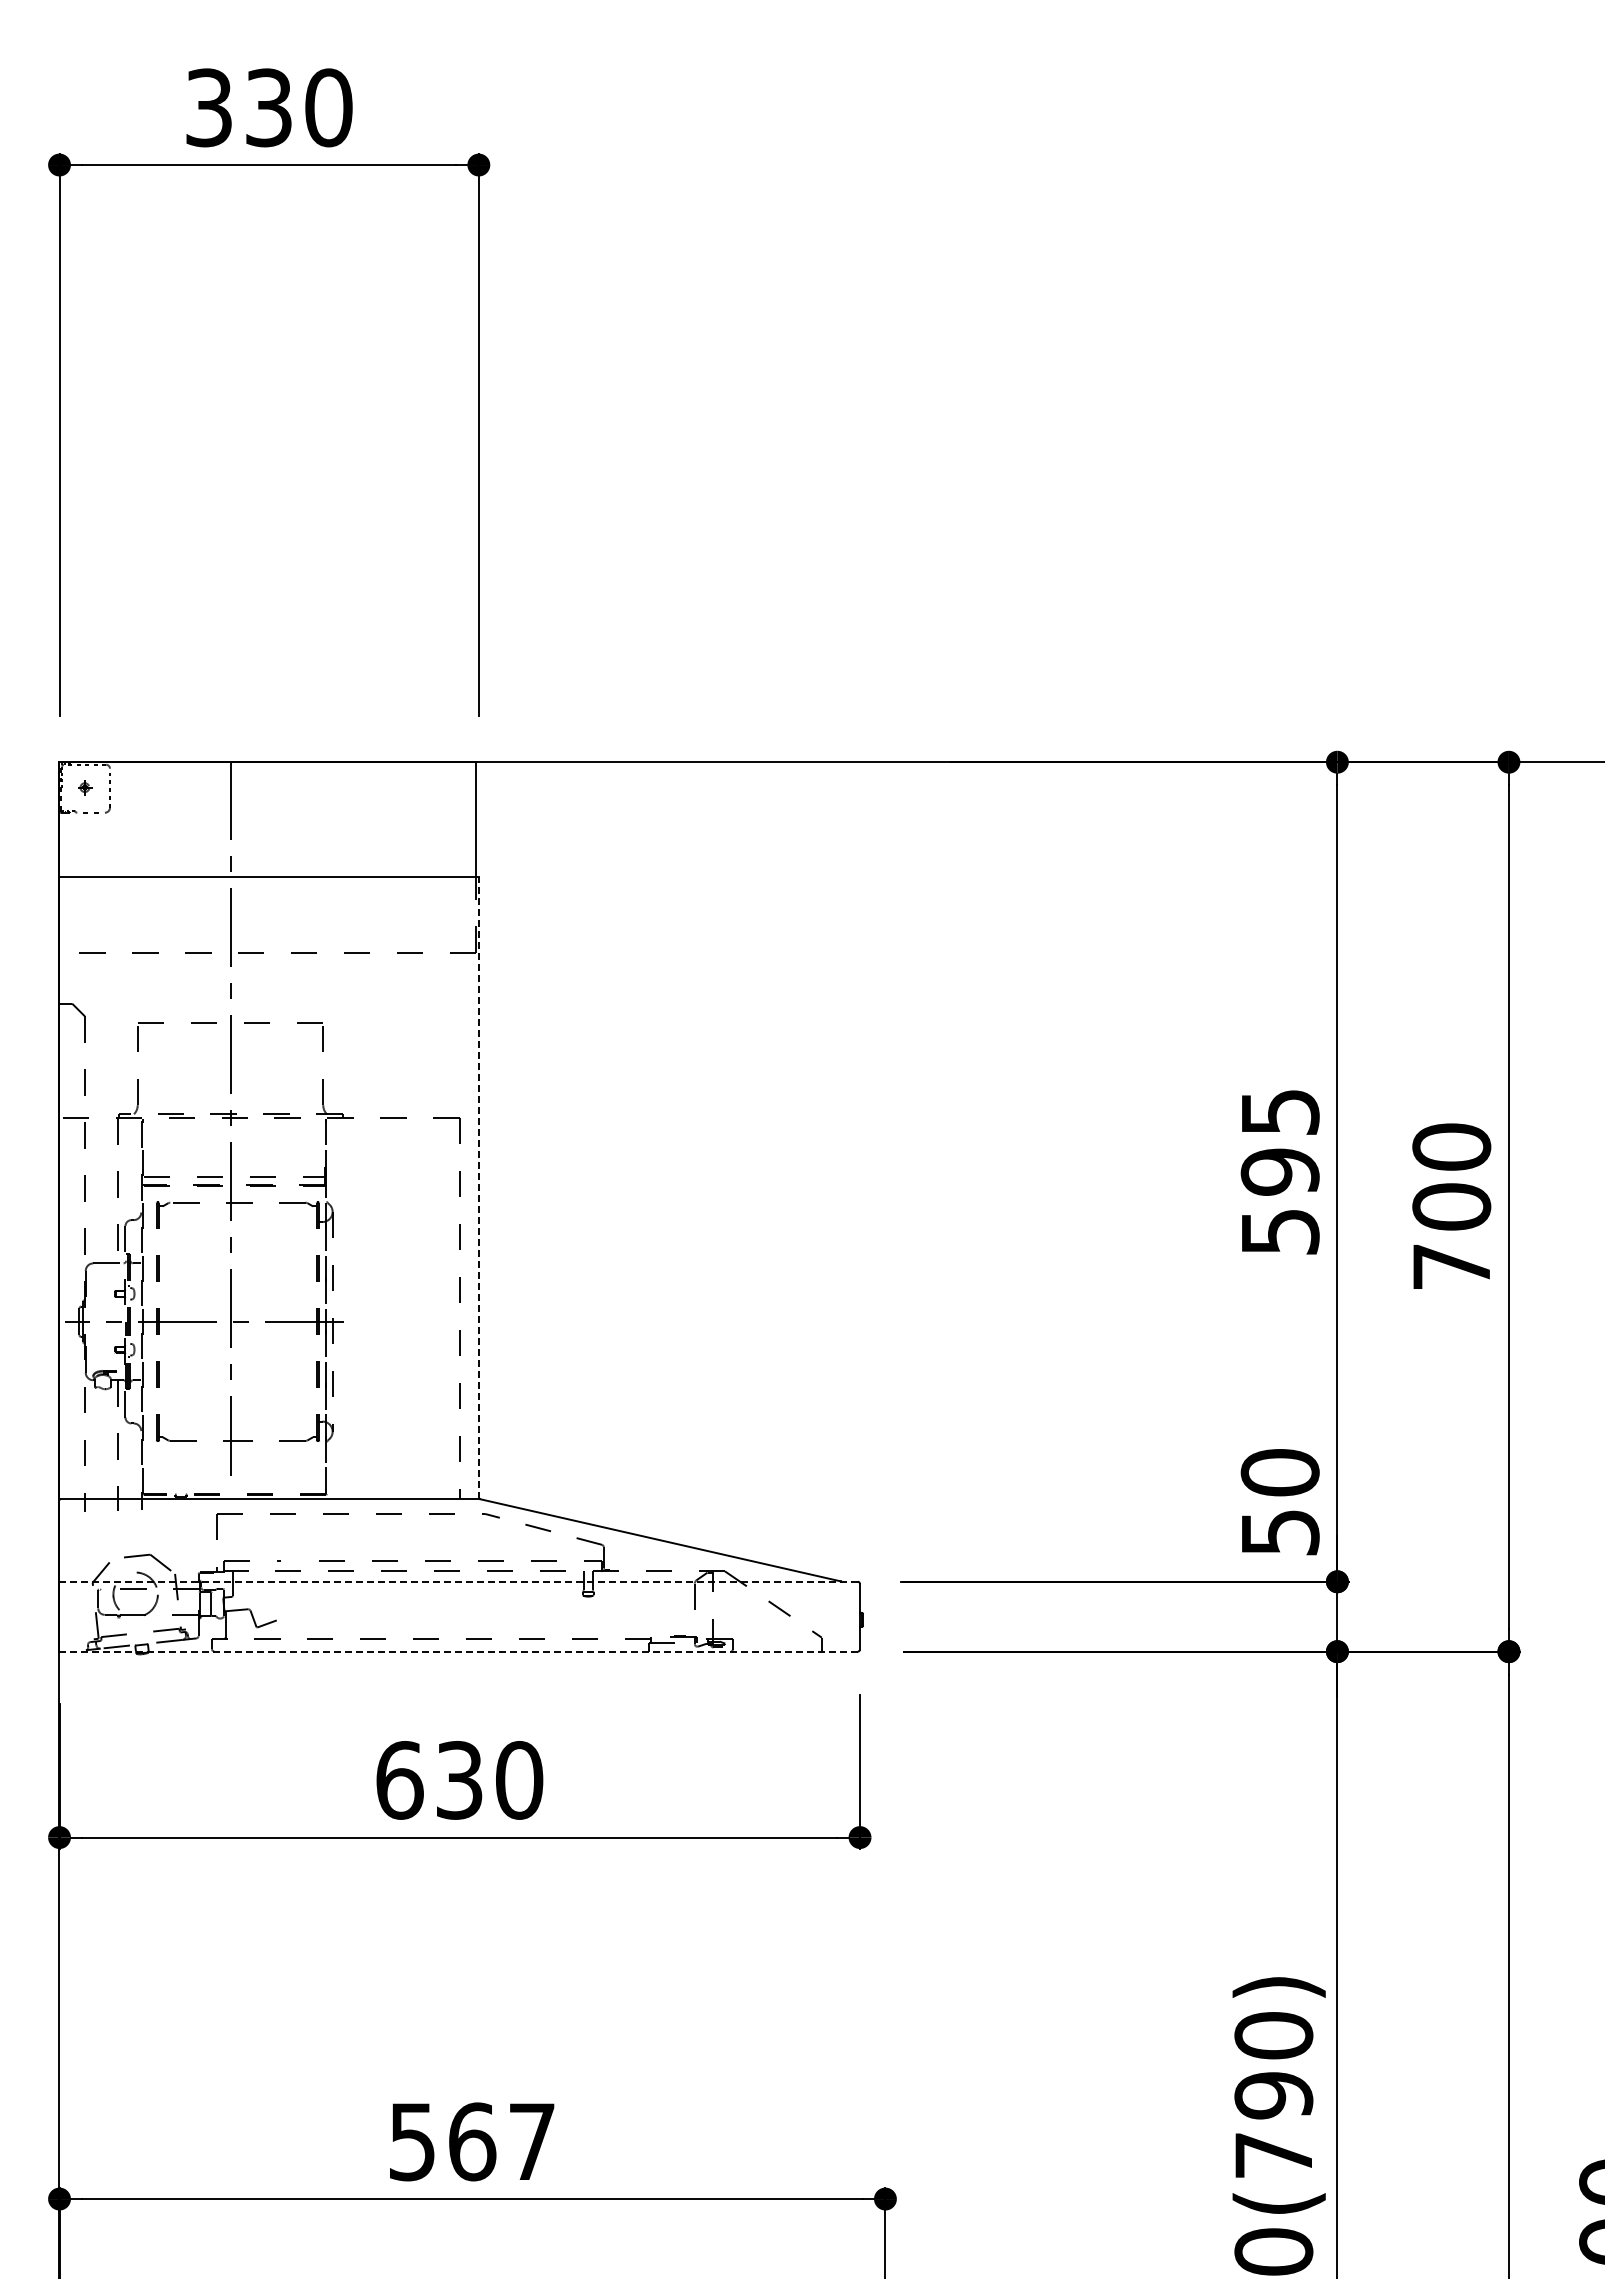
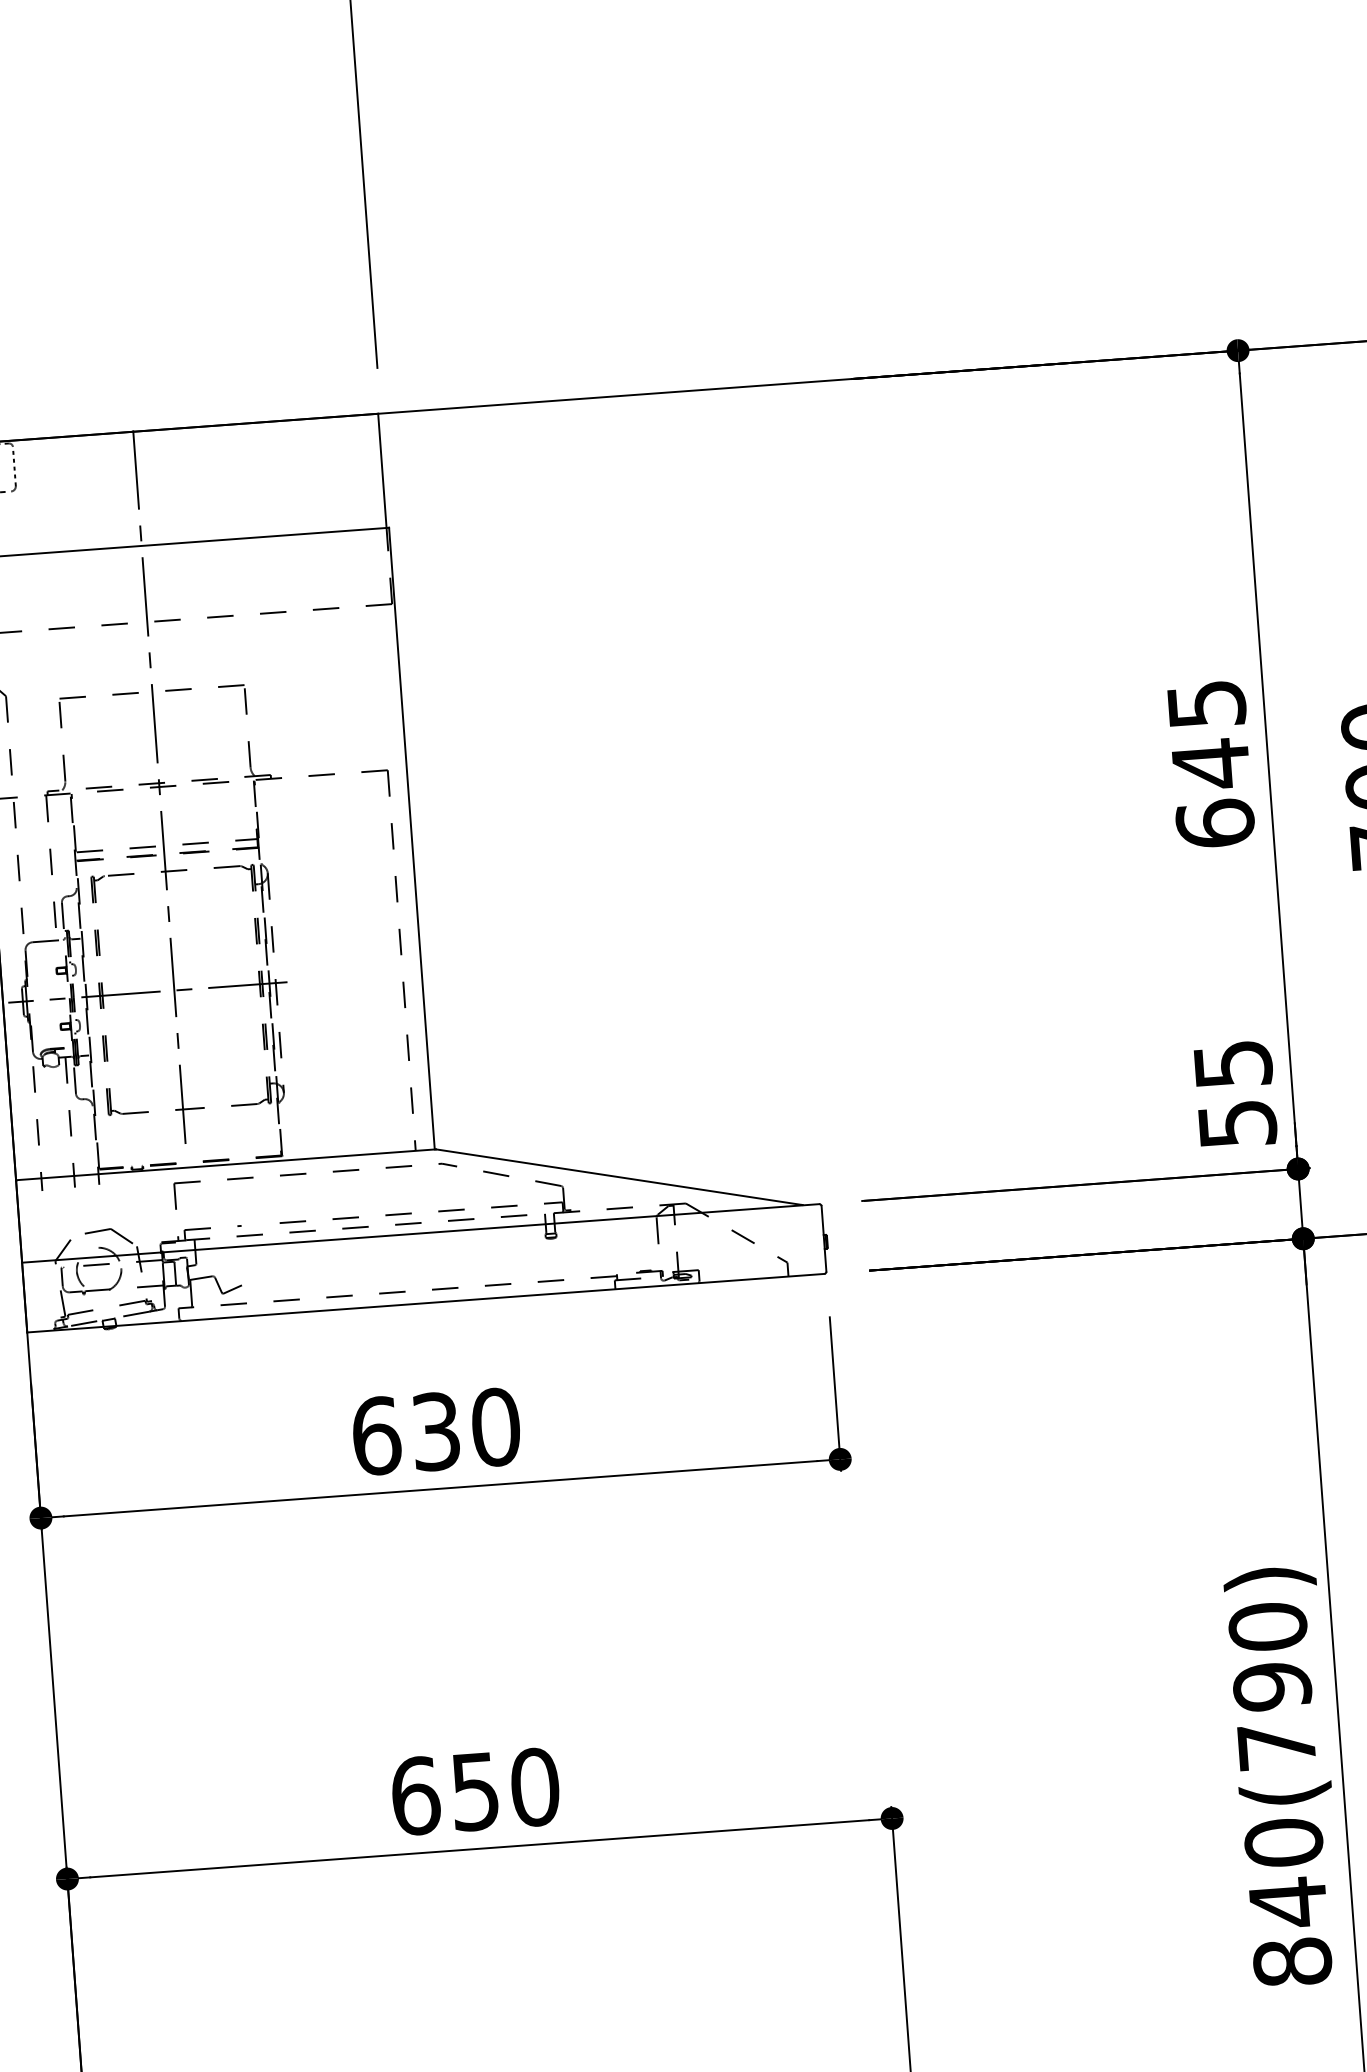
line: (478, 1187) -> (411, 838), dashed -> solid
text: (1279, 1201) -> (1212, 793), 595 -> 645
text: (1279, 1472) -> (1232, 1064), 50 -> 55
line: (458, 1581) -> (420, 1233), dashed -> solid
line: (459, 1651) -> (426, 1302), dashed -> solid
text: (472, 2141) -> (475, 1791), 567 -> 650

